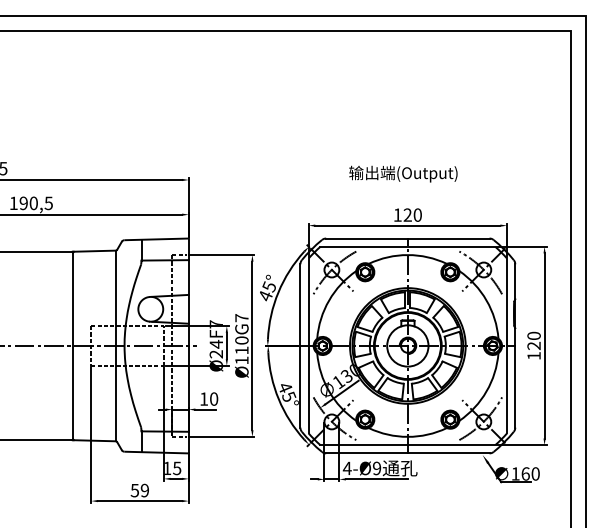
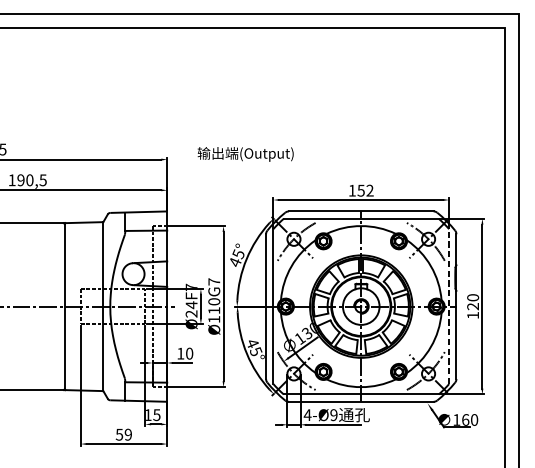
text: (403, 173) -> (245, 153), moved
text: (412, 214) -> (365, 190), 120 -> 152
line: (507, 345) -> (449, 306), solid -> dashed

